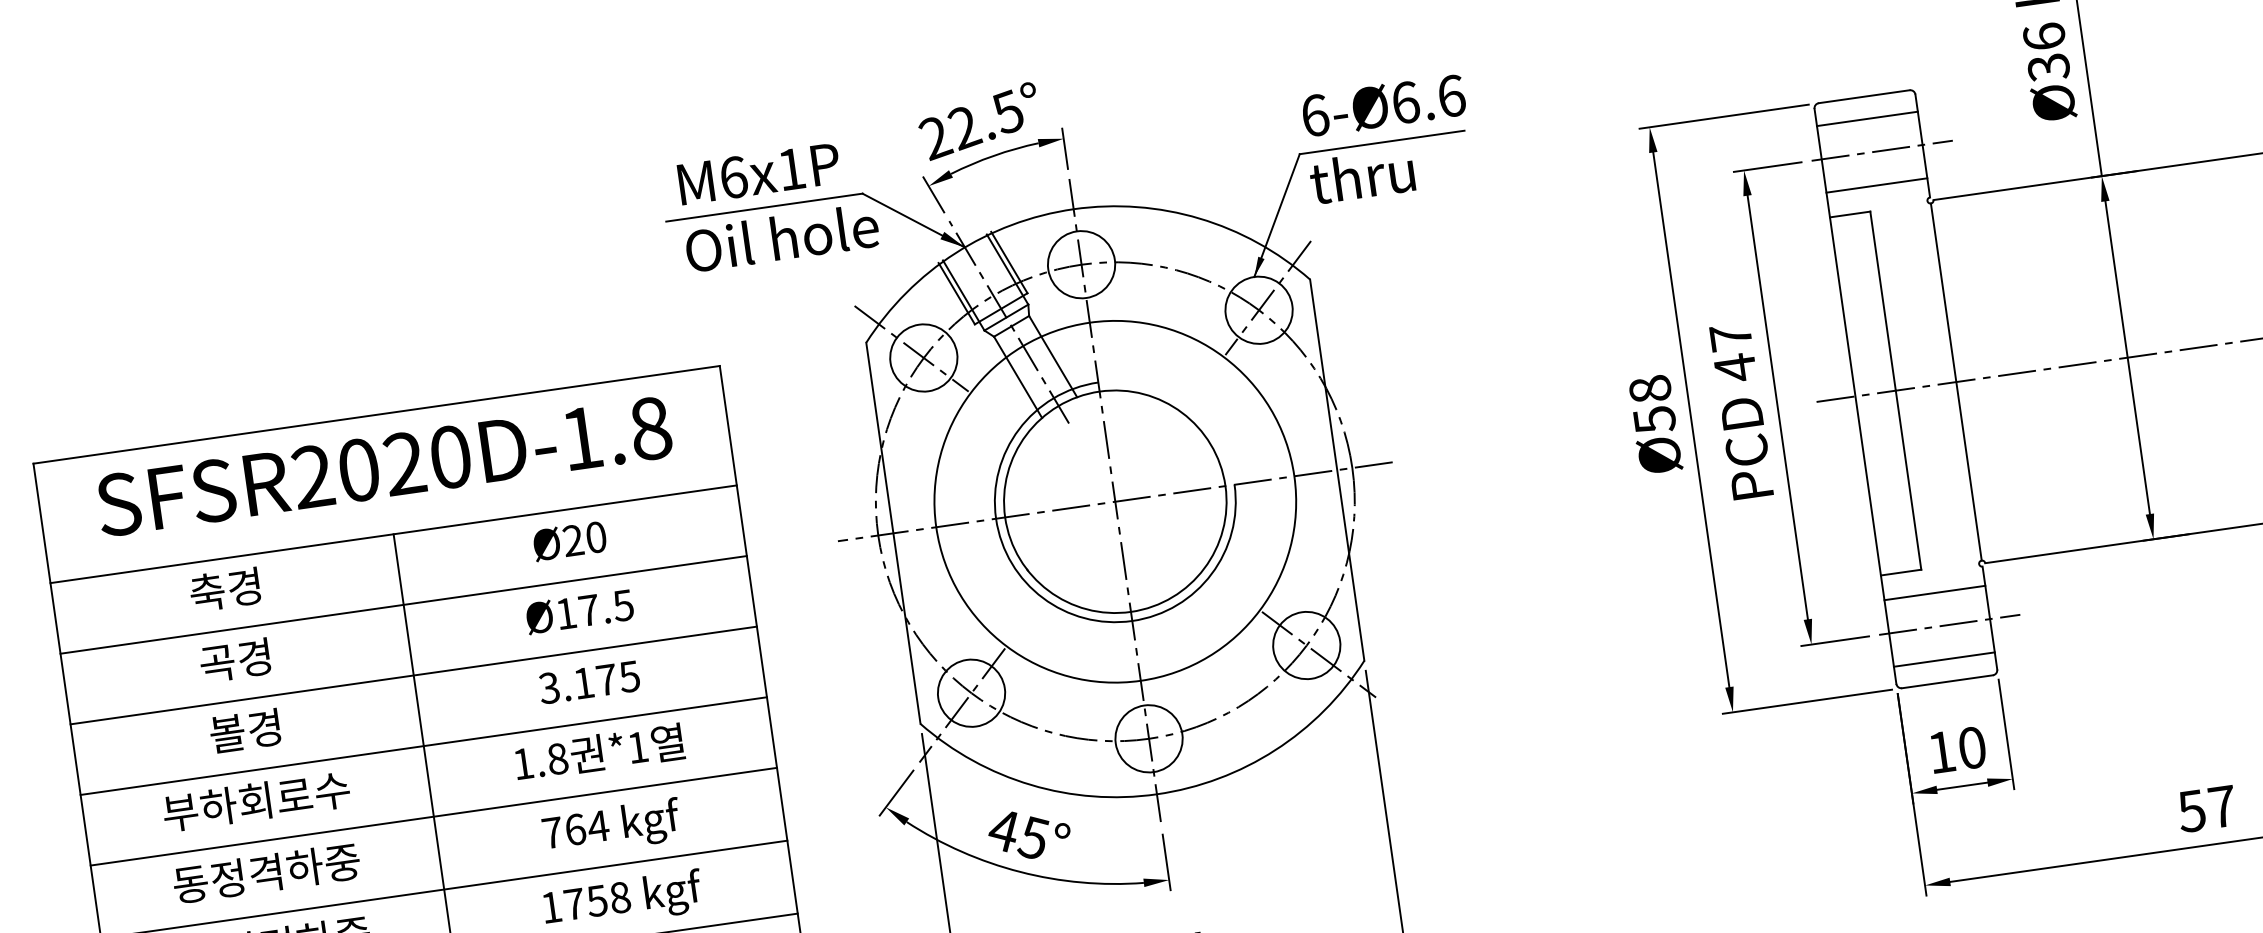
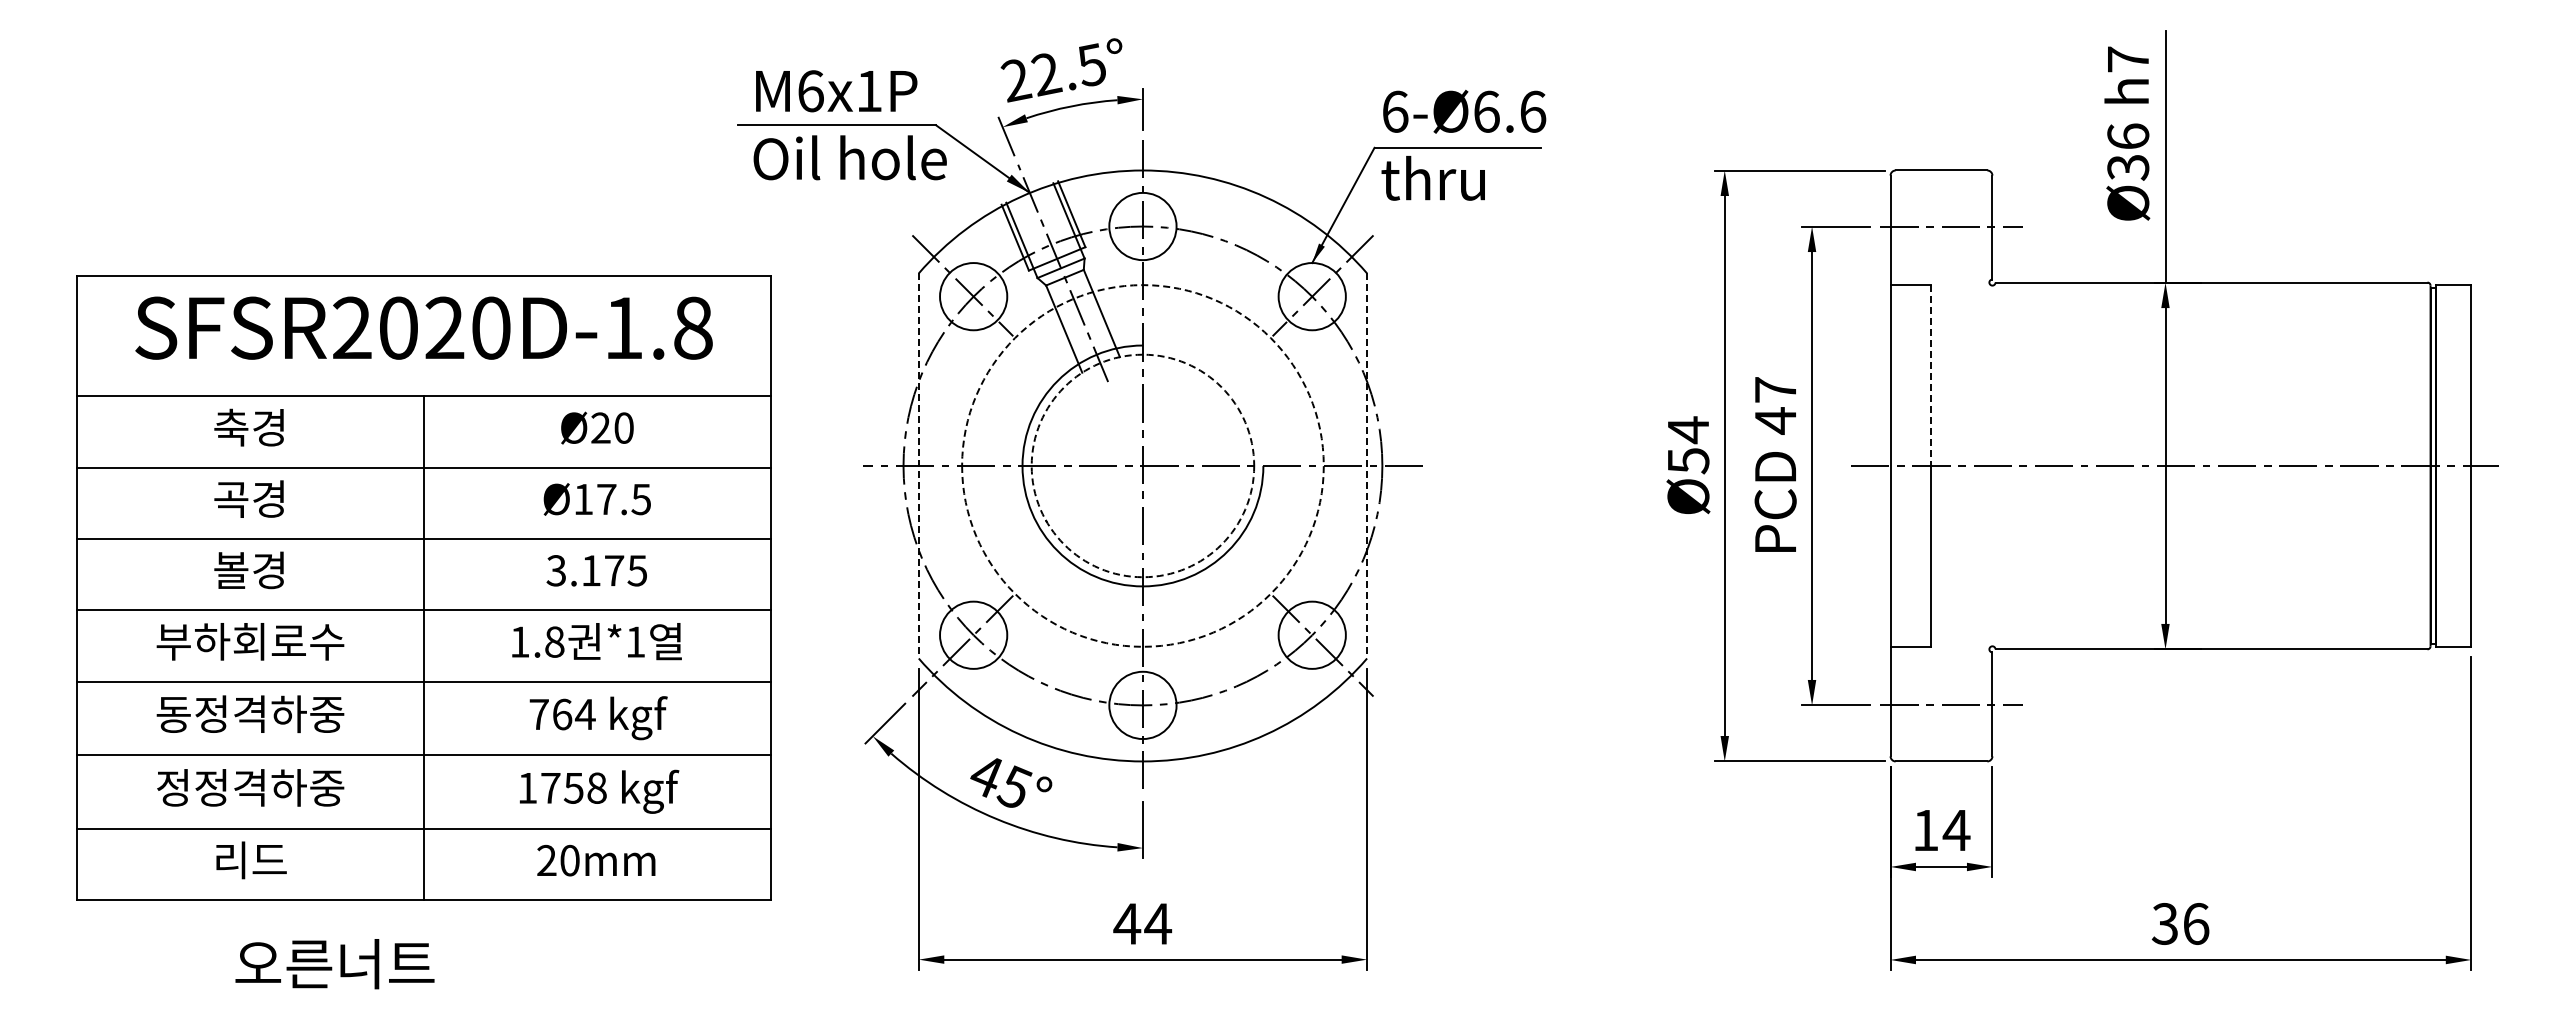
line: (1867, 118) -> (1941, 192), removed
line: (1876, 185) -> (1941, 260), removed
line: (1883, 302) -> (1931, 376), solid -> dashed
line: (1956, 381) -> (1992, 465), removed
text: (1650, 389) -> (1688, 430), Ø58 -> Ø54
line: (1337, 469) -> (1367, 465), solid -> dashed
circle: (1114, 501) -> (1142, 465), solid -> dashed
circle: (1114, 501) -> (1142, 465), solid -> dashed
line: (893, 532) -> (918, 465), solid -> dashed
line: (1934, 592) -> (1941, 671), removed
line: (1944, 660) -> (1941, 739), removed
text: (1972, 748) -> (1956, 830), 10 -> 14
text: (2206, 808) -> (2180, 923), 57 -> 36

